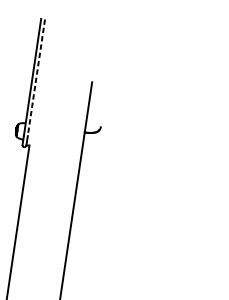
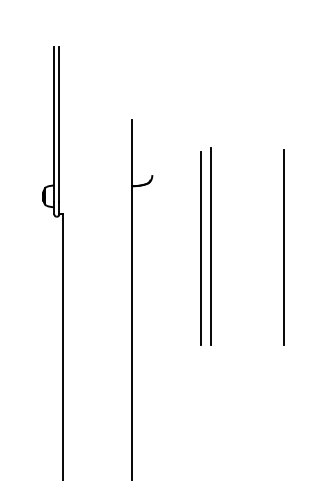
line: (36, 78) -> (59, 125), dashed -> solid
line: (129, 186) -> (200, 247), added
line: (136, 186) -> (210, 246), added
line: (192, 195) -> (283, 247), added

